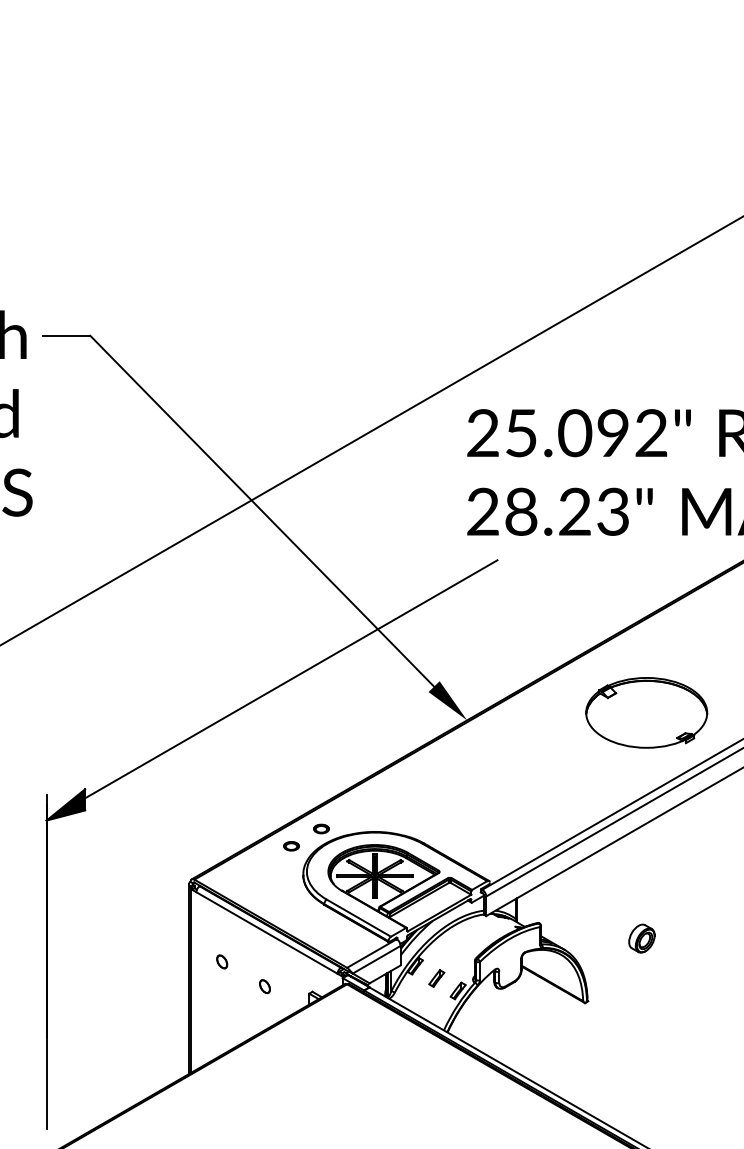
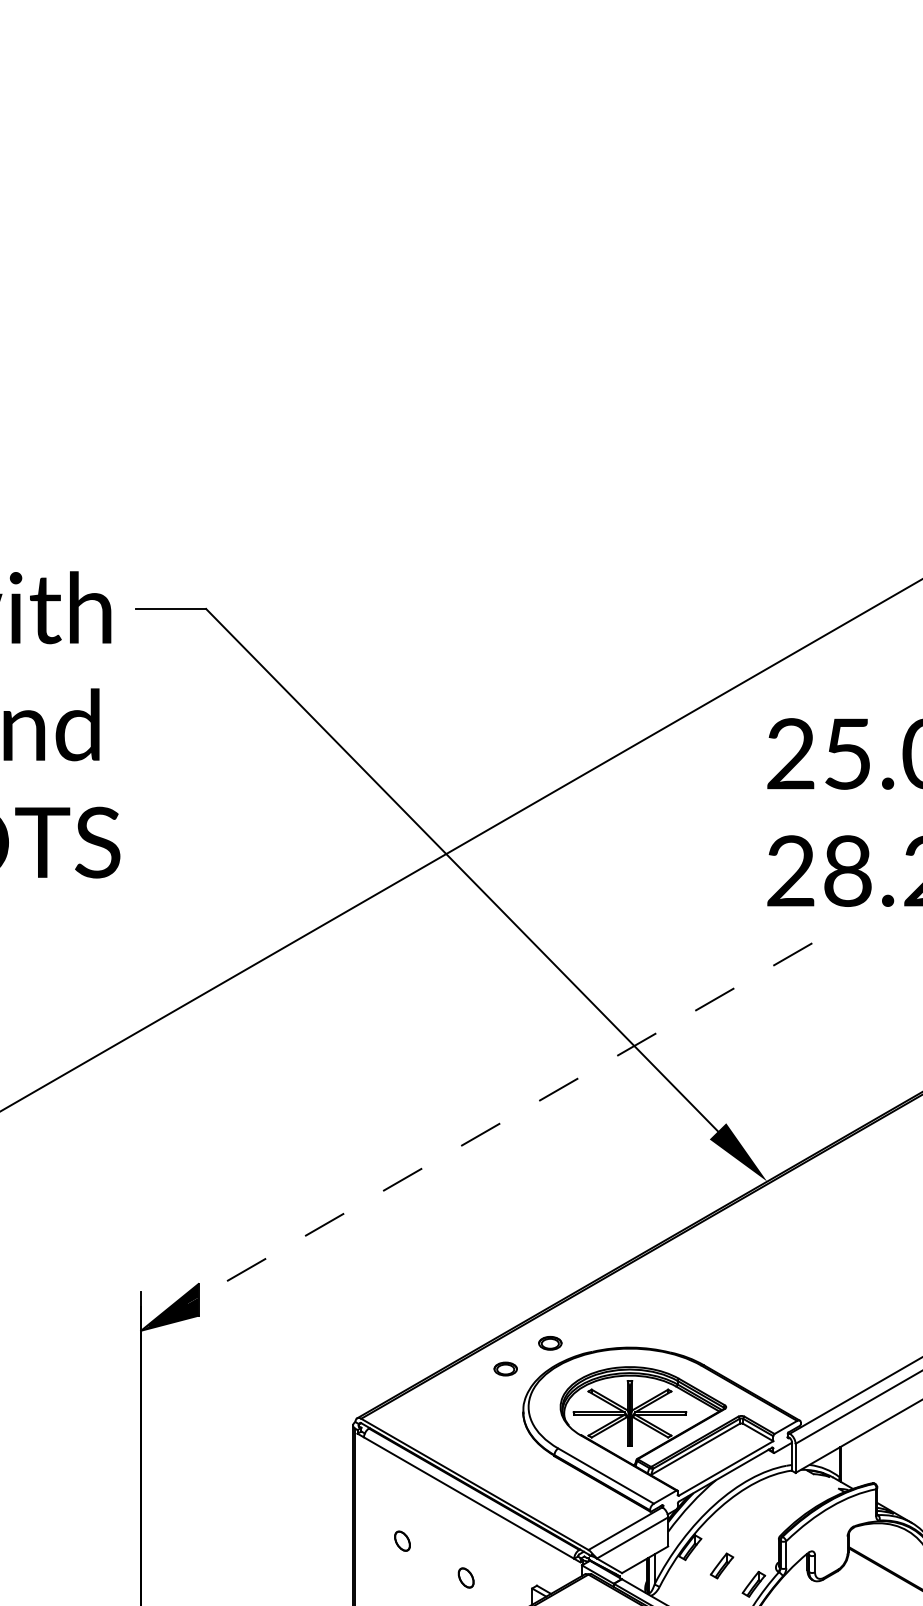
line: (271, 690) -> (475, 1137), solid -> dashed

